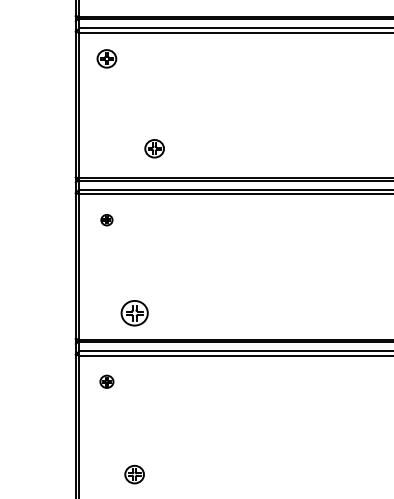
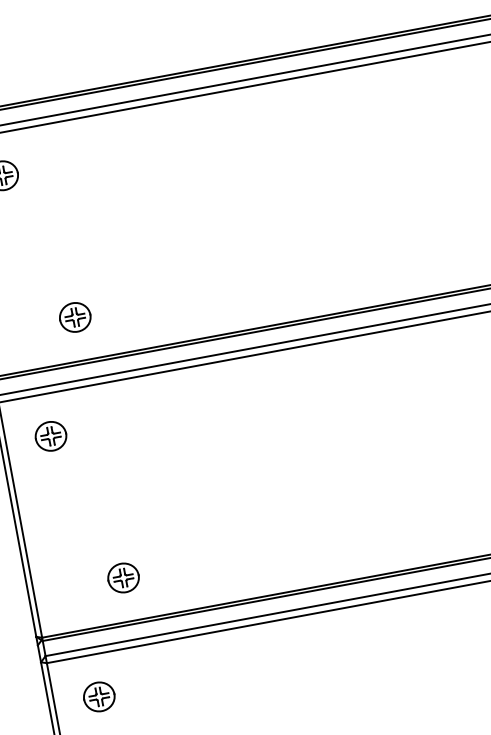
part: (154, 148) -> (74, 317), moved
part: (106, 219) -> (50, 435), size x1.67
part: (134, 312) -> (123, 576), size x0.71
part: (106, 381) -> (98, 696), size x1.43

